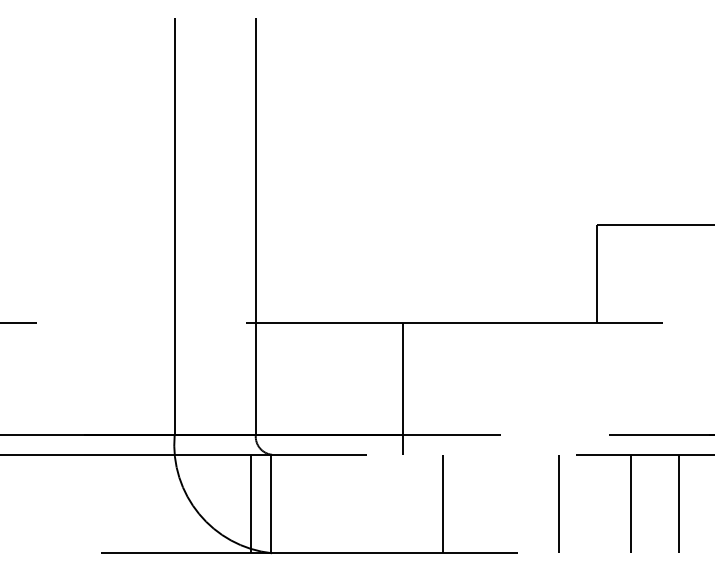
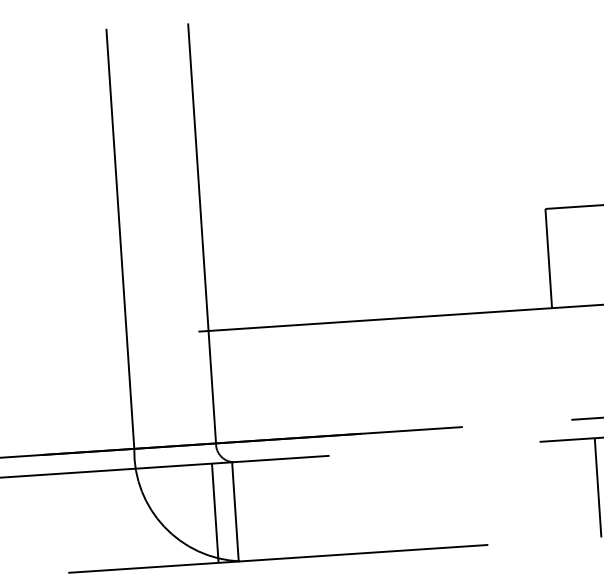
line: (402, 388) -> (360, 386), removed
line: (443, 503) -> (409, 499), removed
line: (558, 503) -> (525, 492), removed

